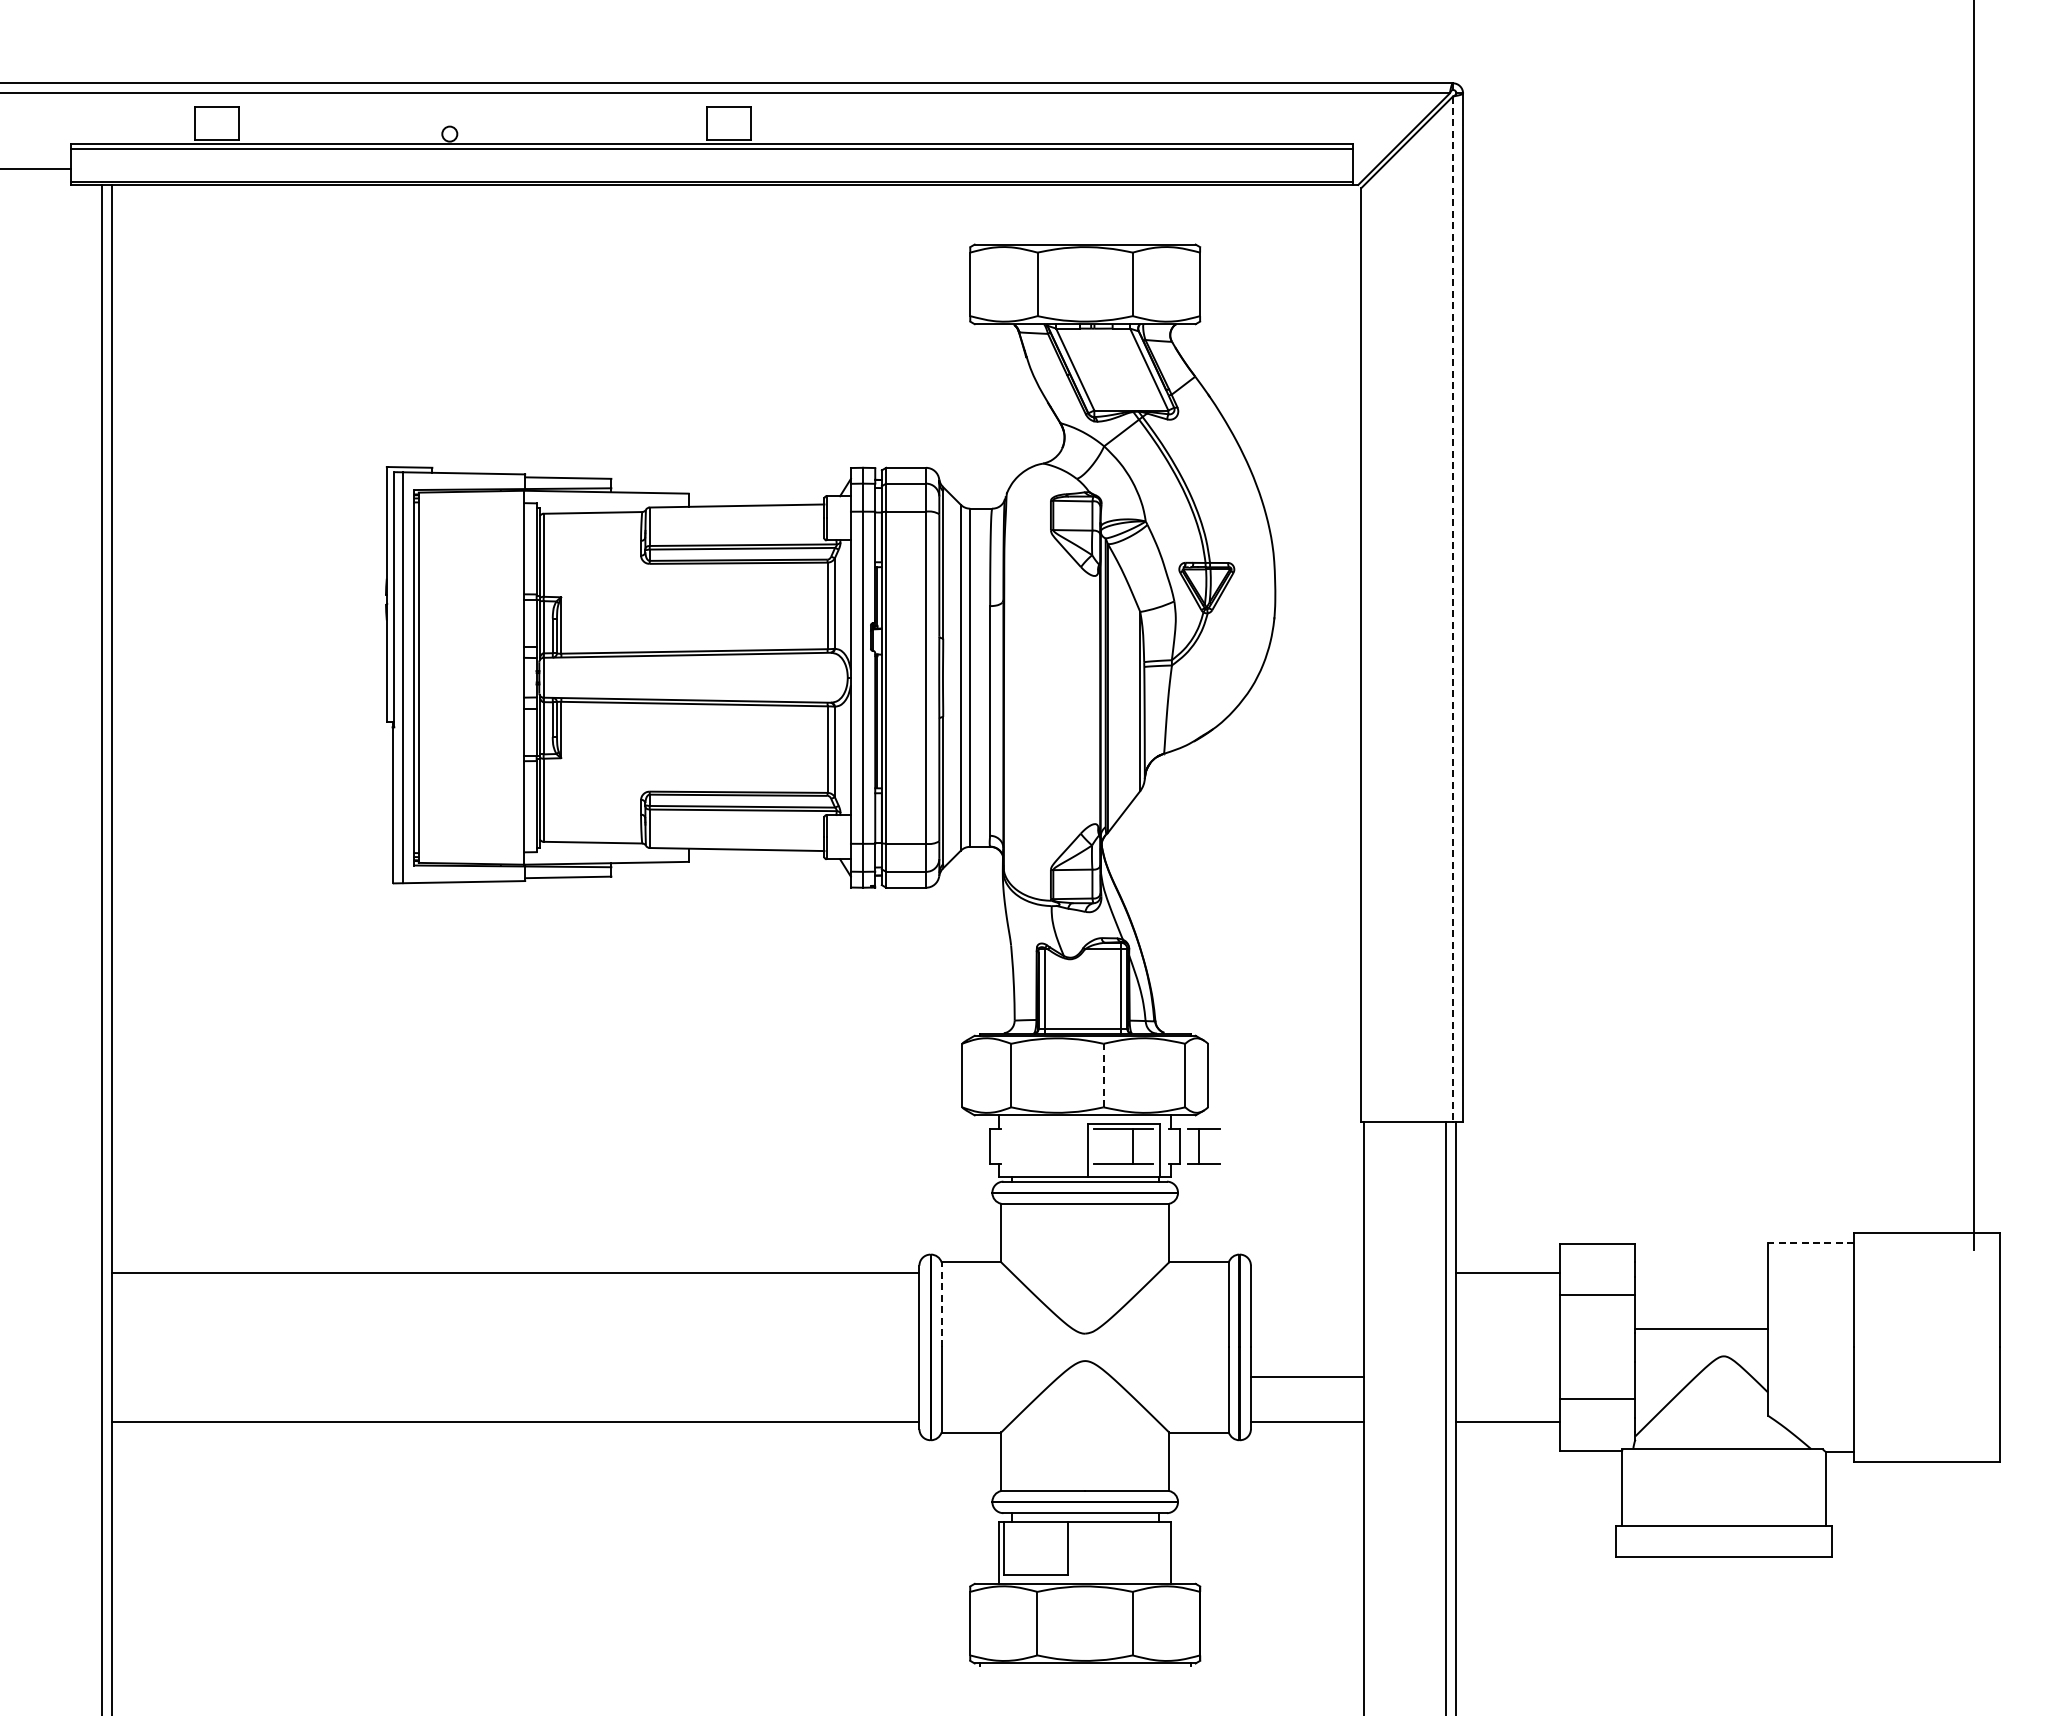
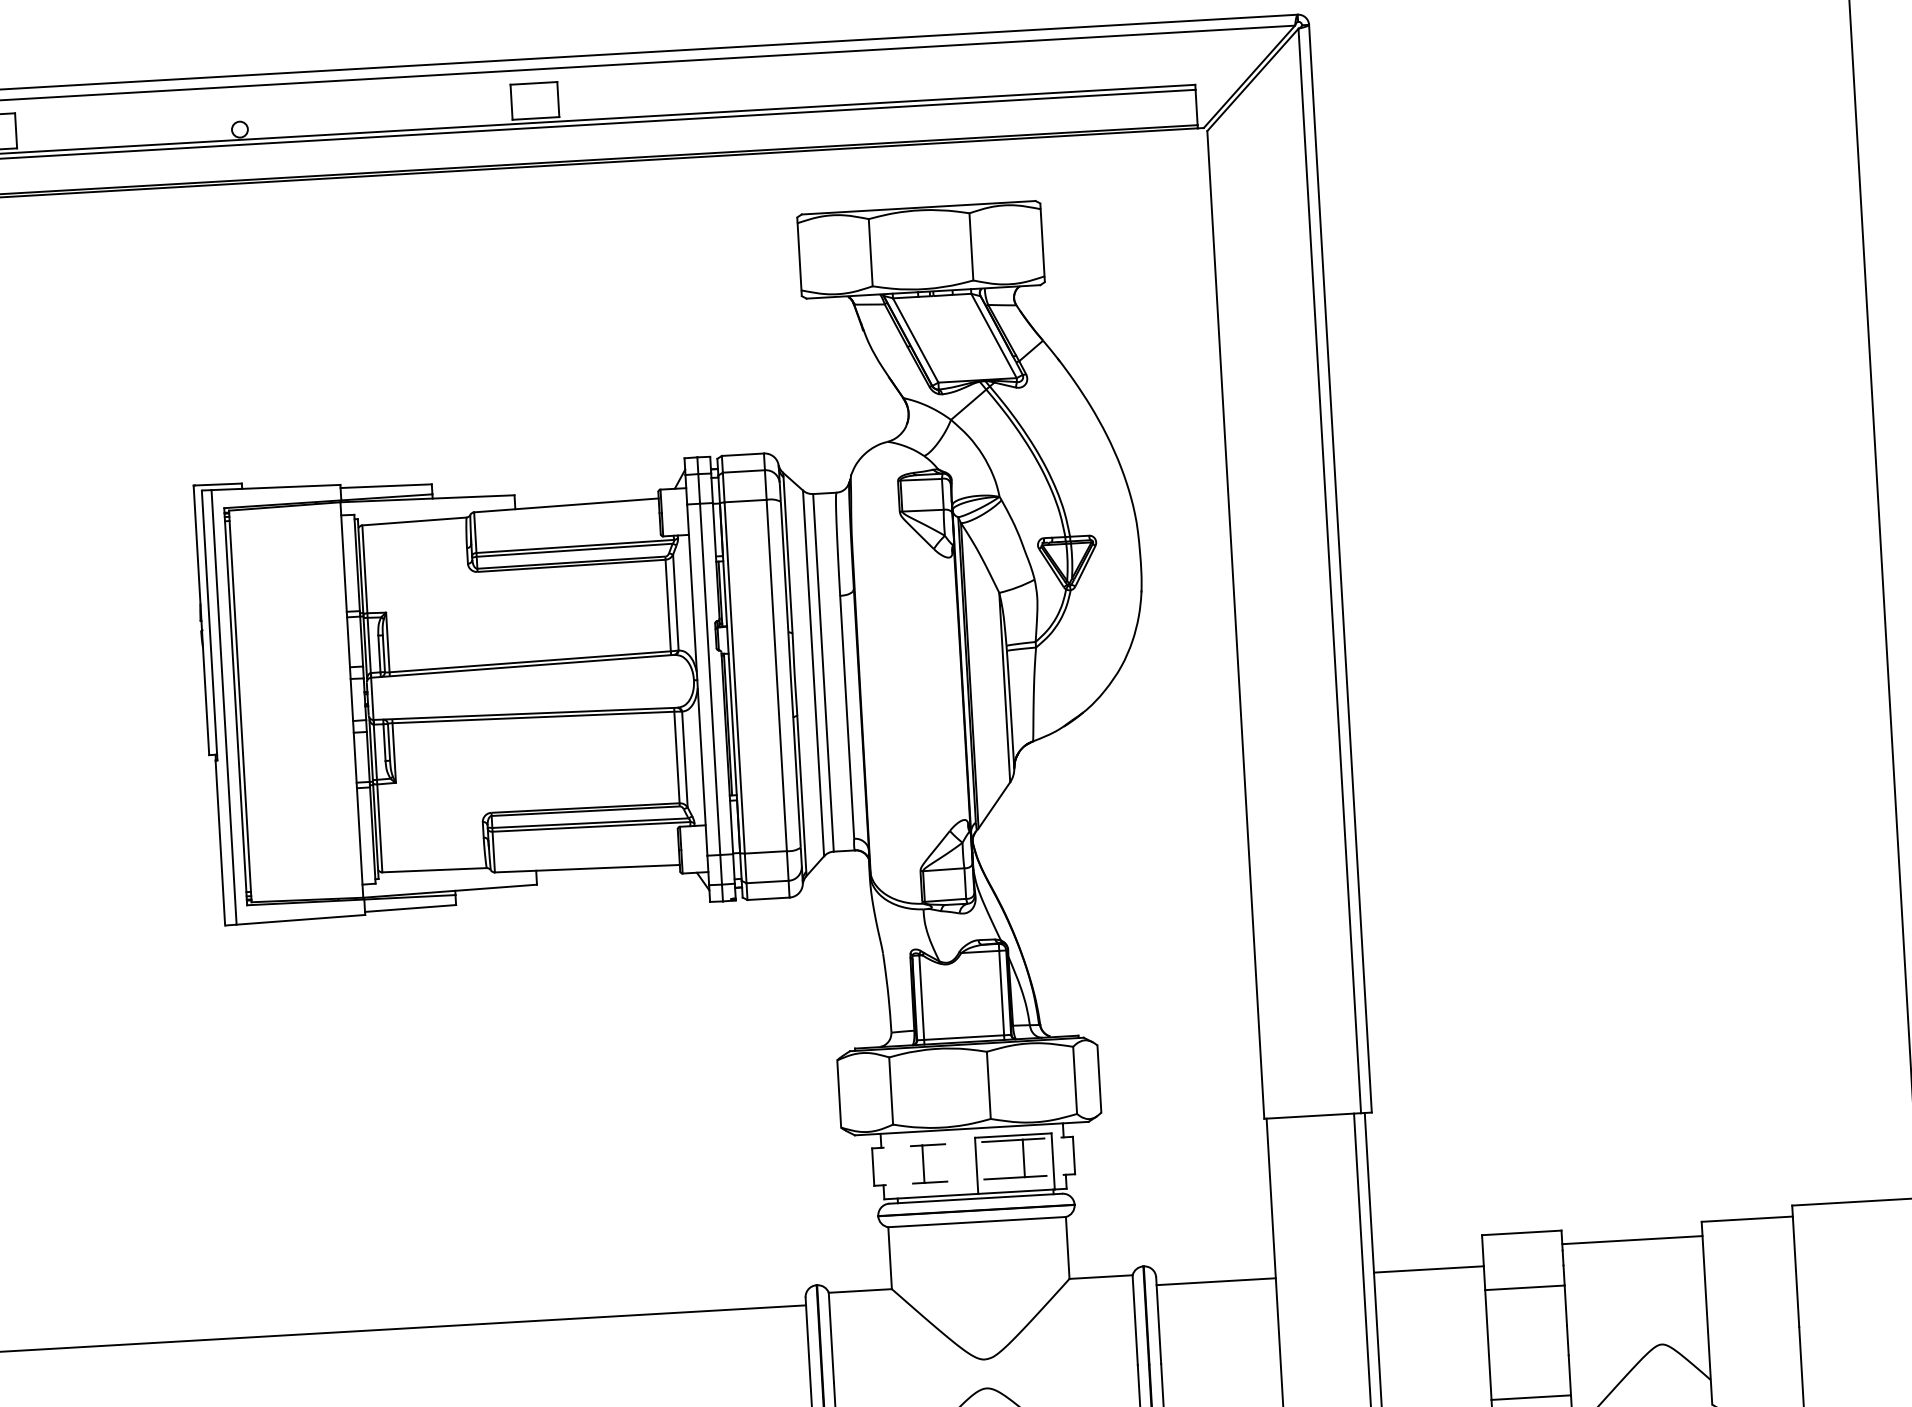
line: (1452, 609) -> (1329, 571), dashed -> solid
line: (1103, 1075) -> (988, 1085), dashed -> solid
part: (1203, 1146) -> (928, 1164), moved
line: (1810, 1242) -> (1746, 1218), dashed -> solid
line: (941, 1304) -> (831, 1337), dashed -> solid
line: (1701, 1329) -> (1632, 1240), moved
line: (1306, 1376) -> (1215, 1281), moved

